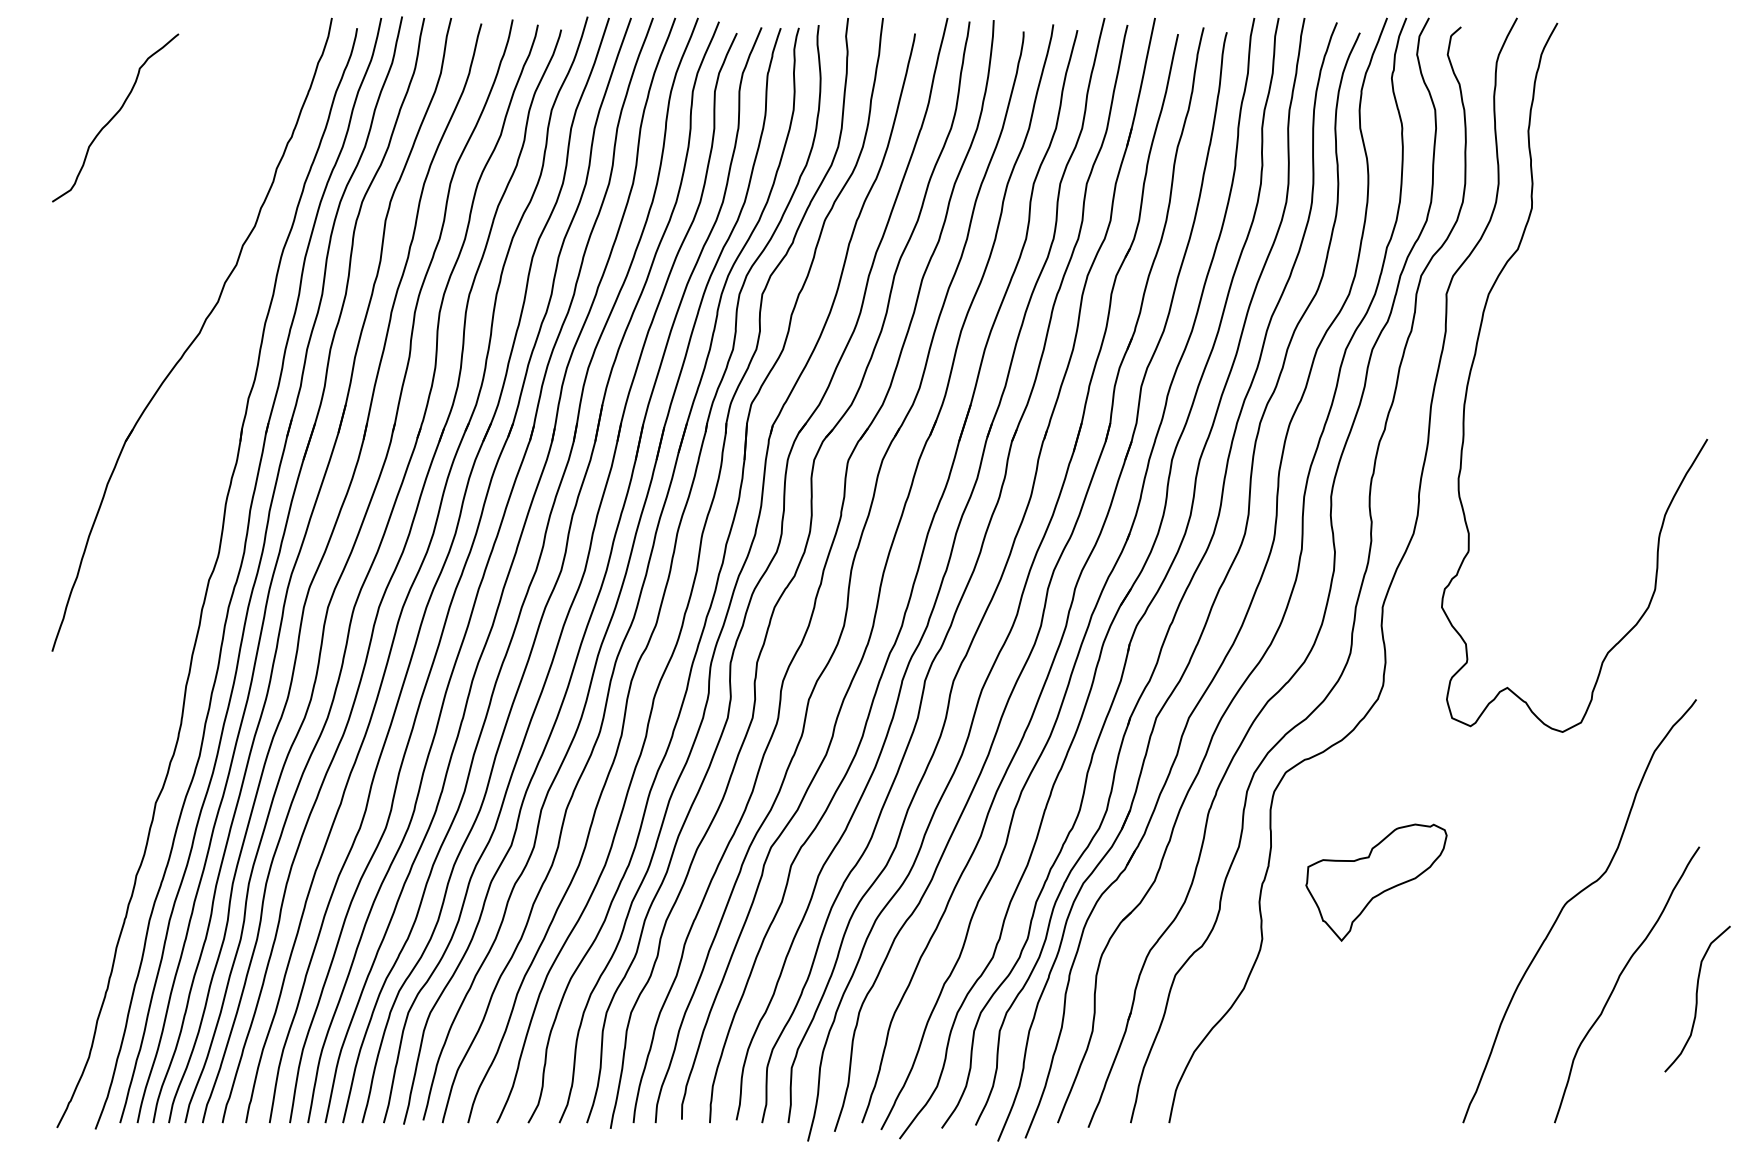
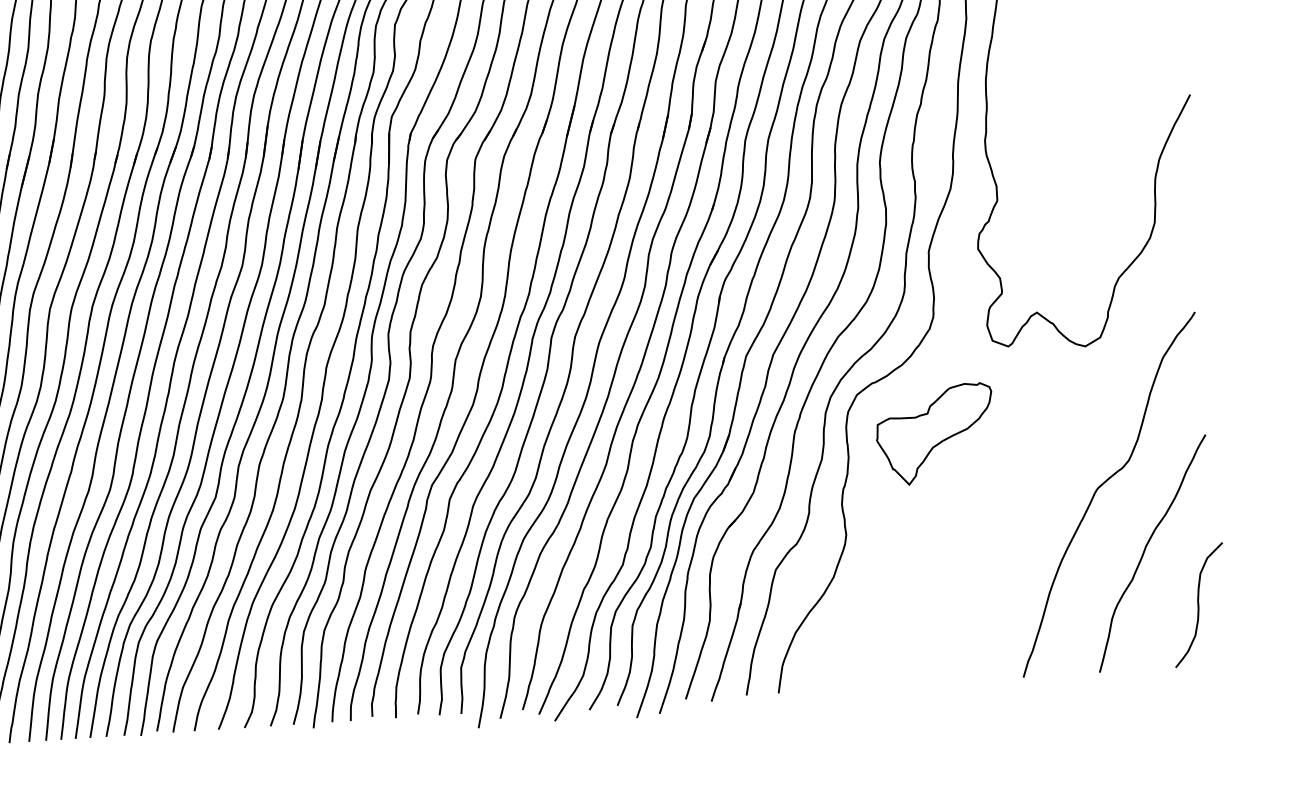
part: (1376, 882) -> (935, 434), moved
curve: (1697, 998) -> (1199, 604), moved

